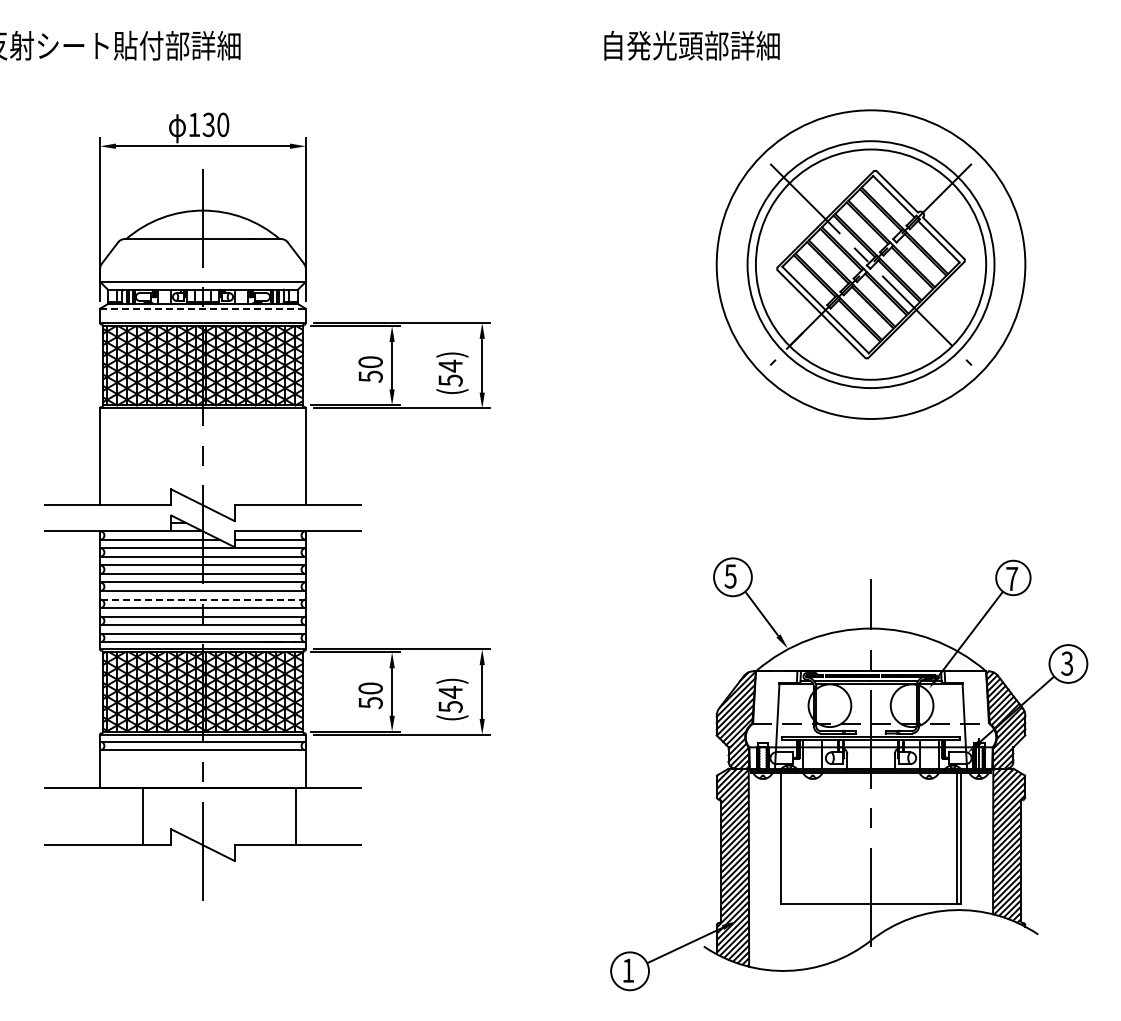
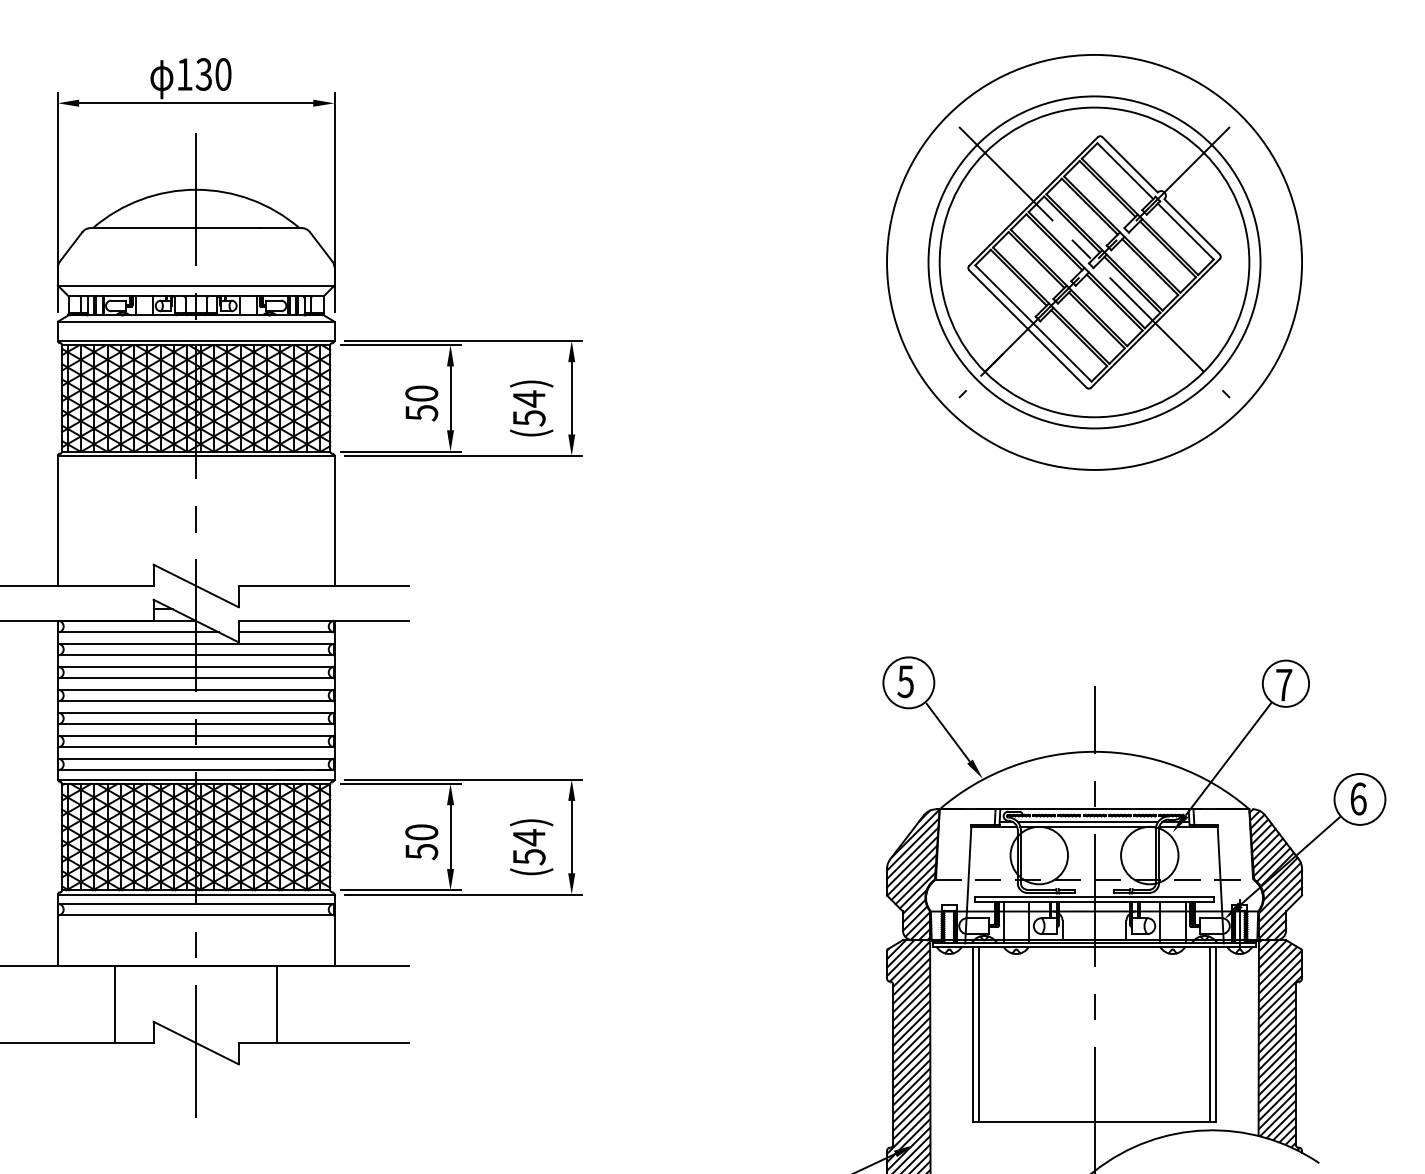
line: (202, 309) -> (195, 322), dashed -> solid
line: (202, 599) -> (195, 712), dashed -> solid
text: (1067, 663) -> (1358, 798), 3 -> 6
line: (296, 816) -> (277, 1004), moved
line: (785, 838) -> (979, 1034), added

